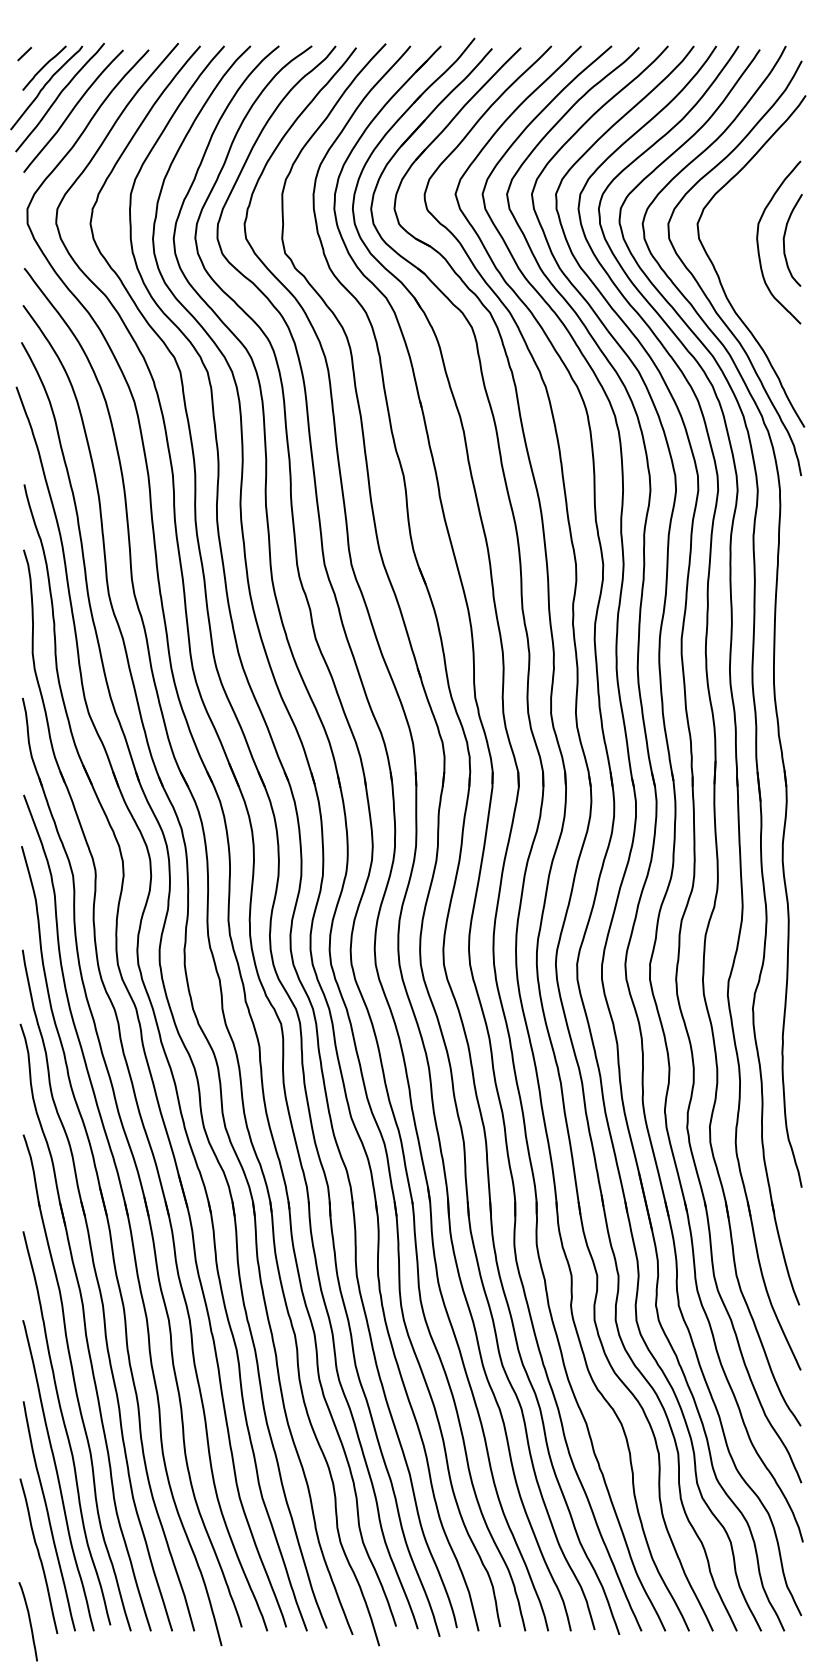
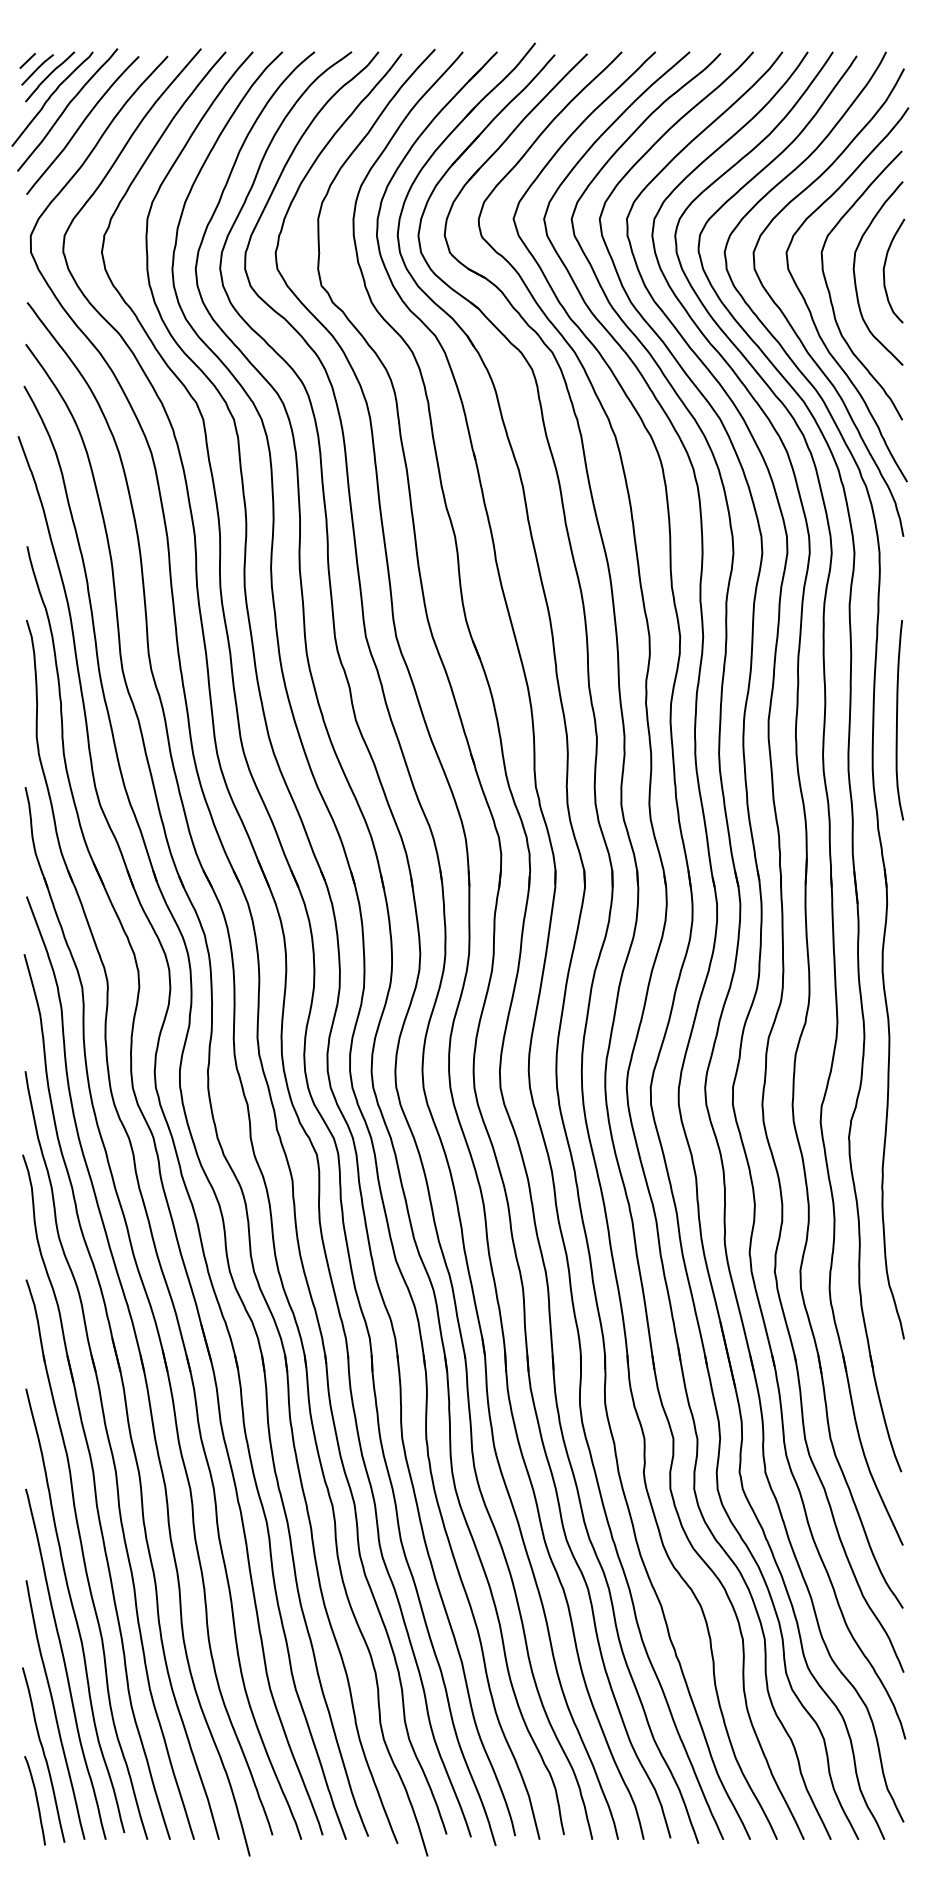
line: (33, 61) -> (37, 69), added
curve: (736, 258) -> (830, 291), added
curve: (796, 638) -> (898, 720), added
curve: (29, 1621) -> (36, 1800), moved

